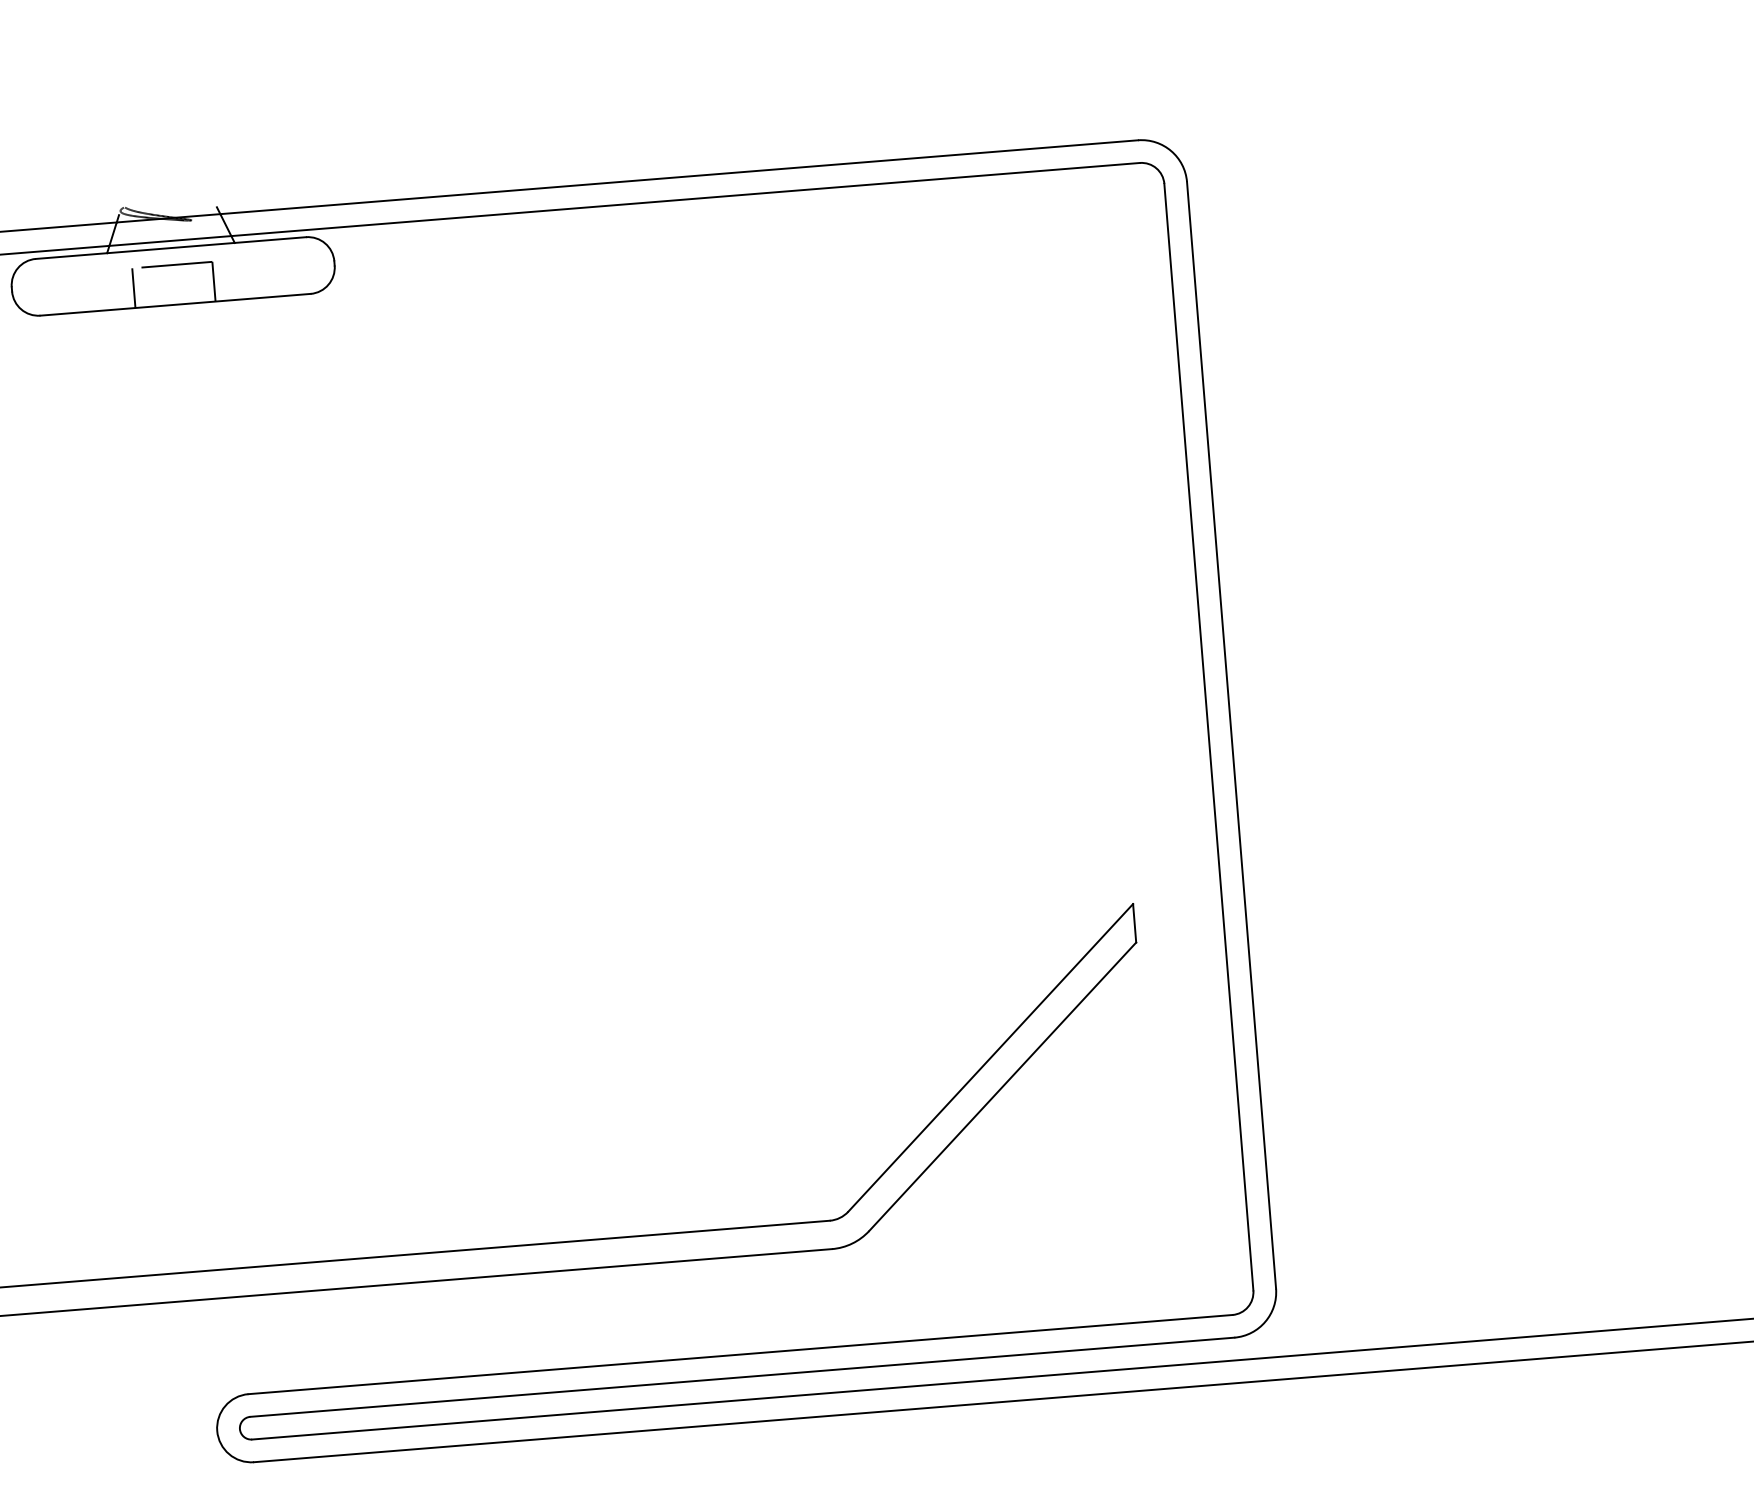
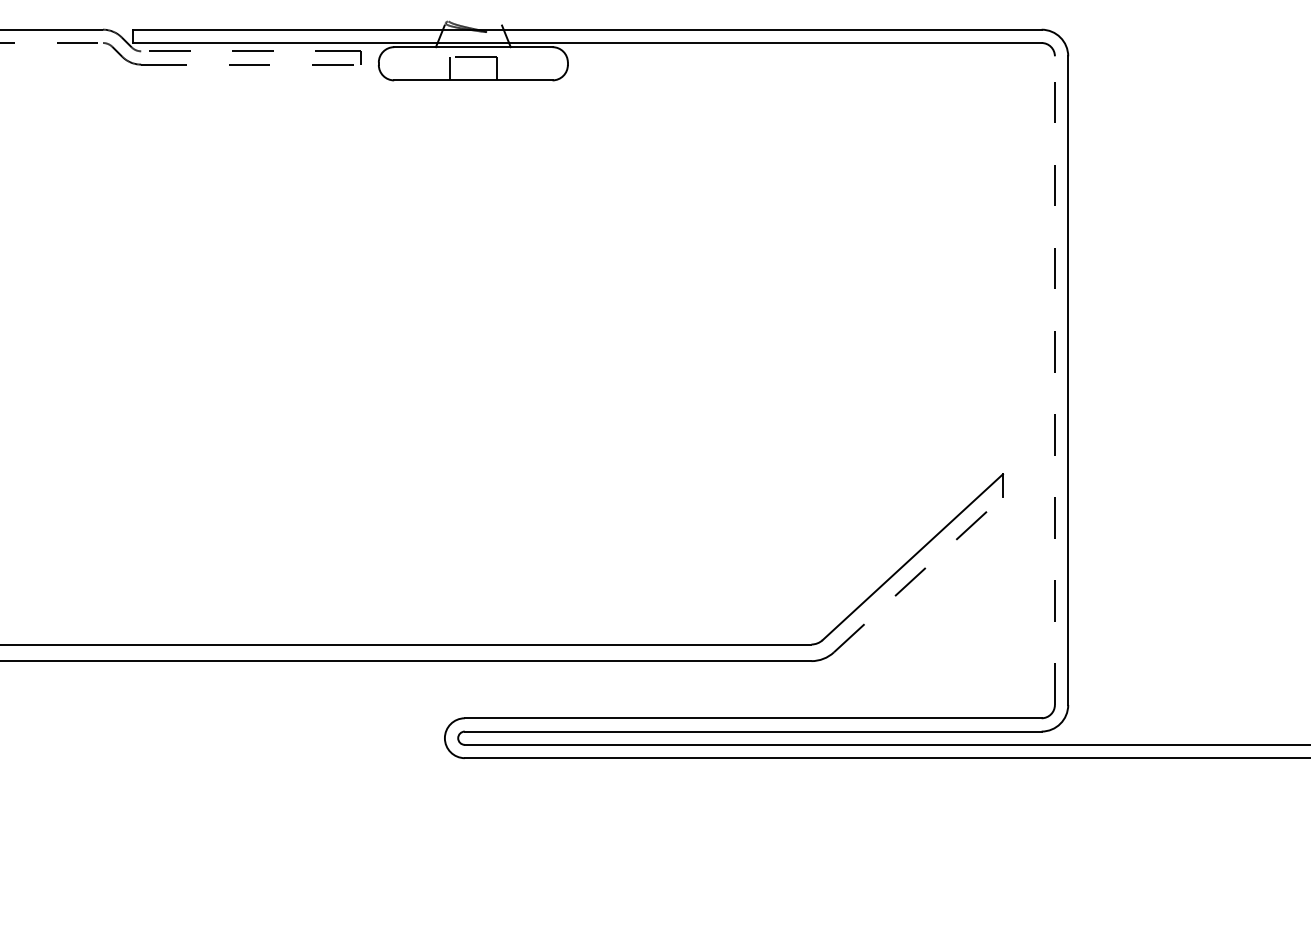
line: (1208, 736) -> (1054, 380), solid -> dashed
line: (1002, 1086) -> (918, 574), solid -> dashed

